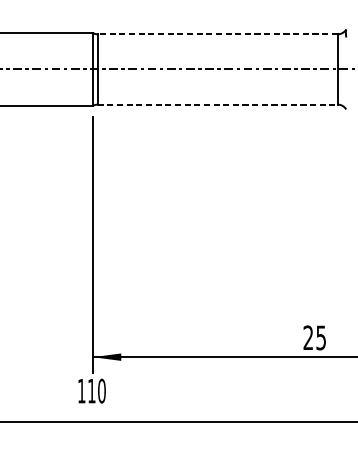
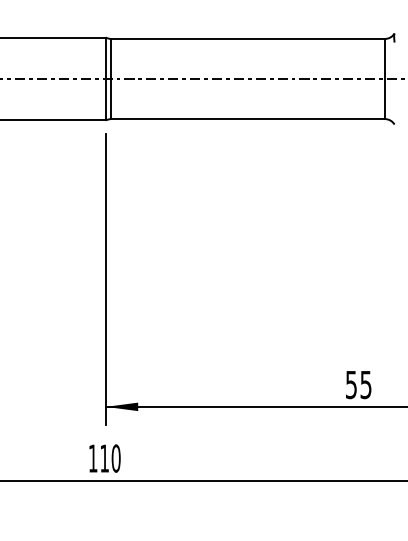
line: (218, 33) -> (248, 38), dashed -> solid
line: (218, 104) -> (248, 119), dashed -> solid
text: (308, 337) -> (351, 384), 25 -> 55
text: (91, 391) -> (104, 458), moved

